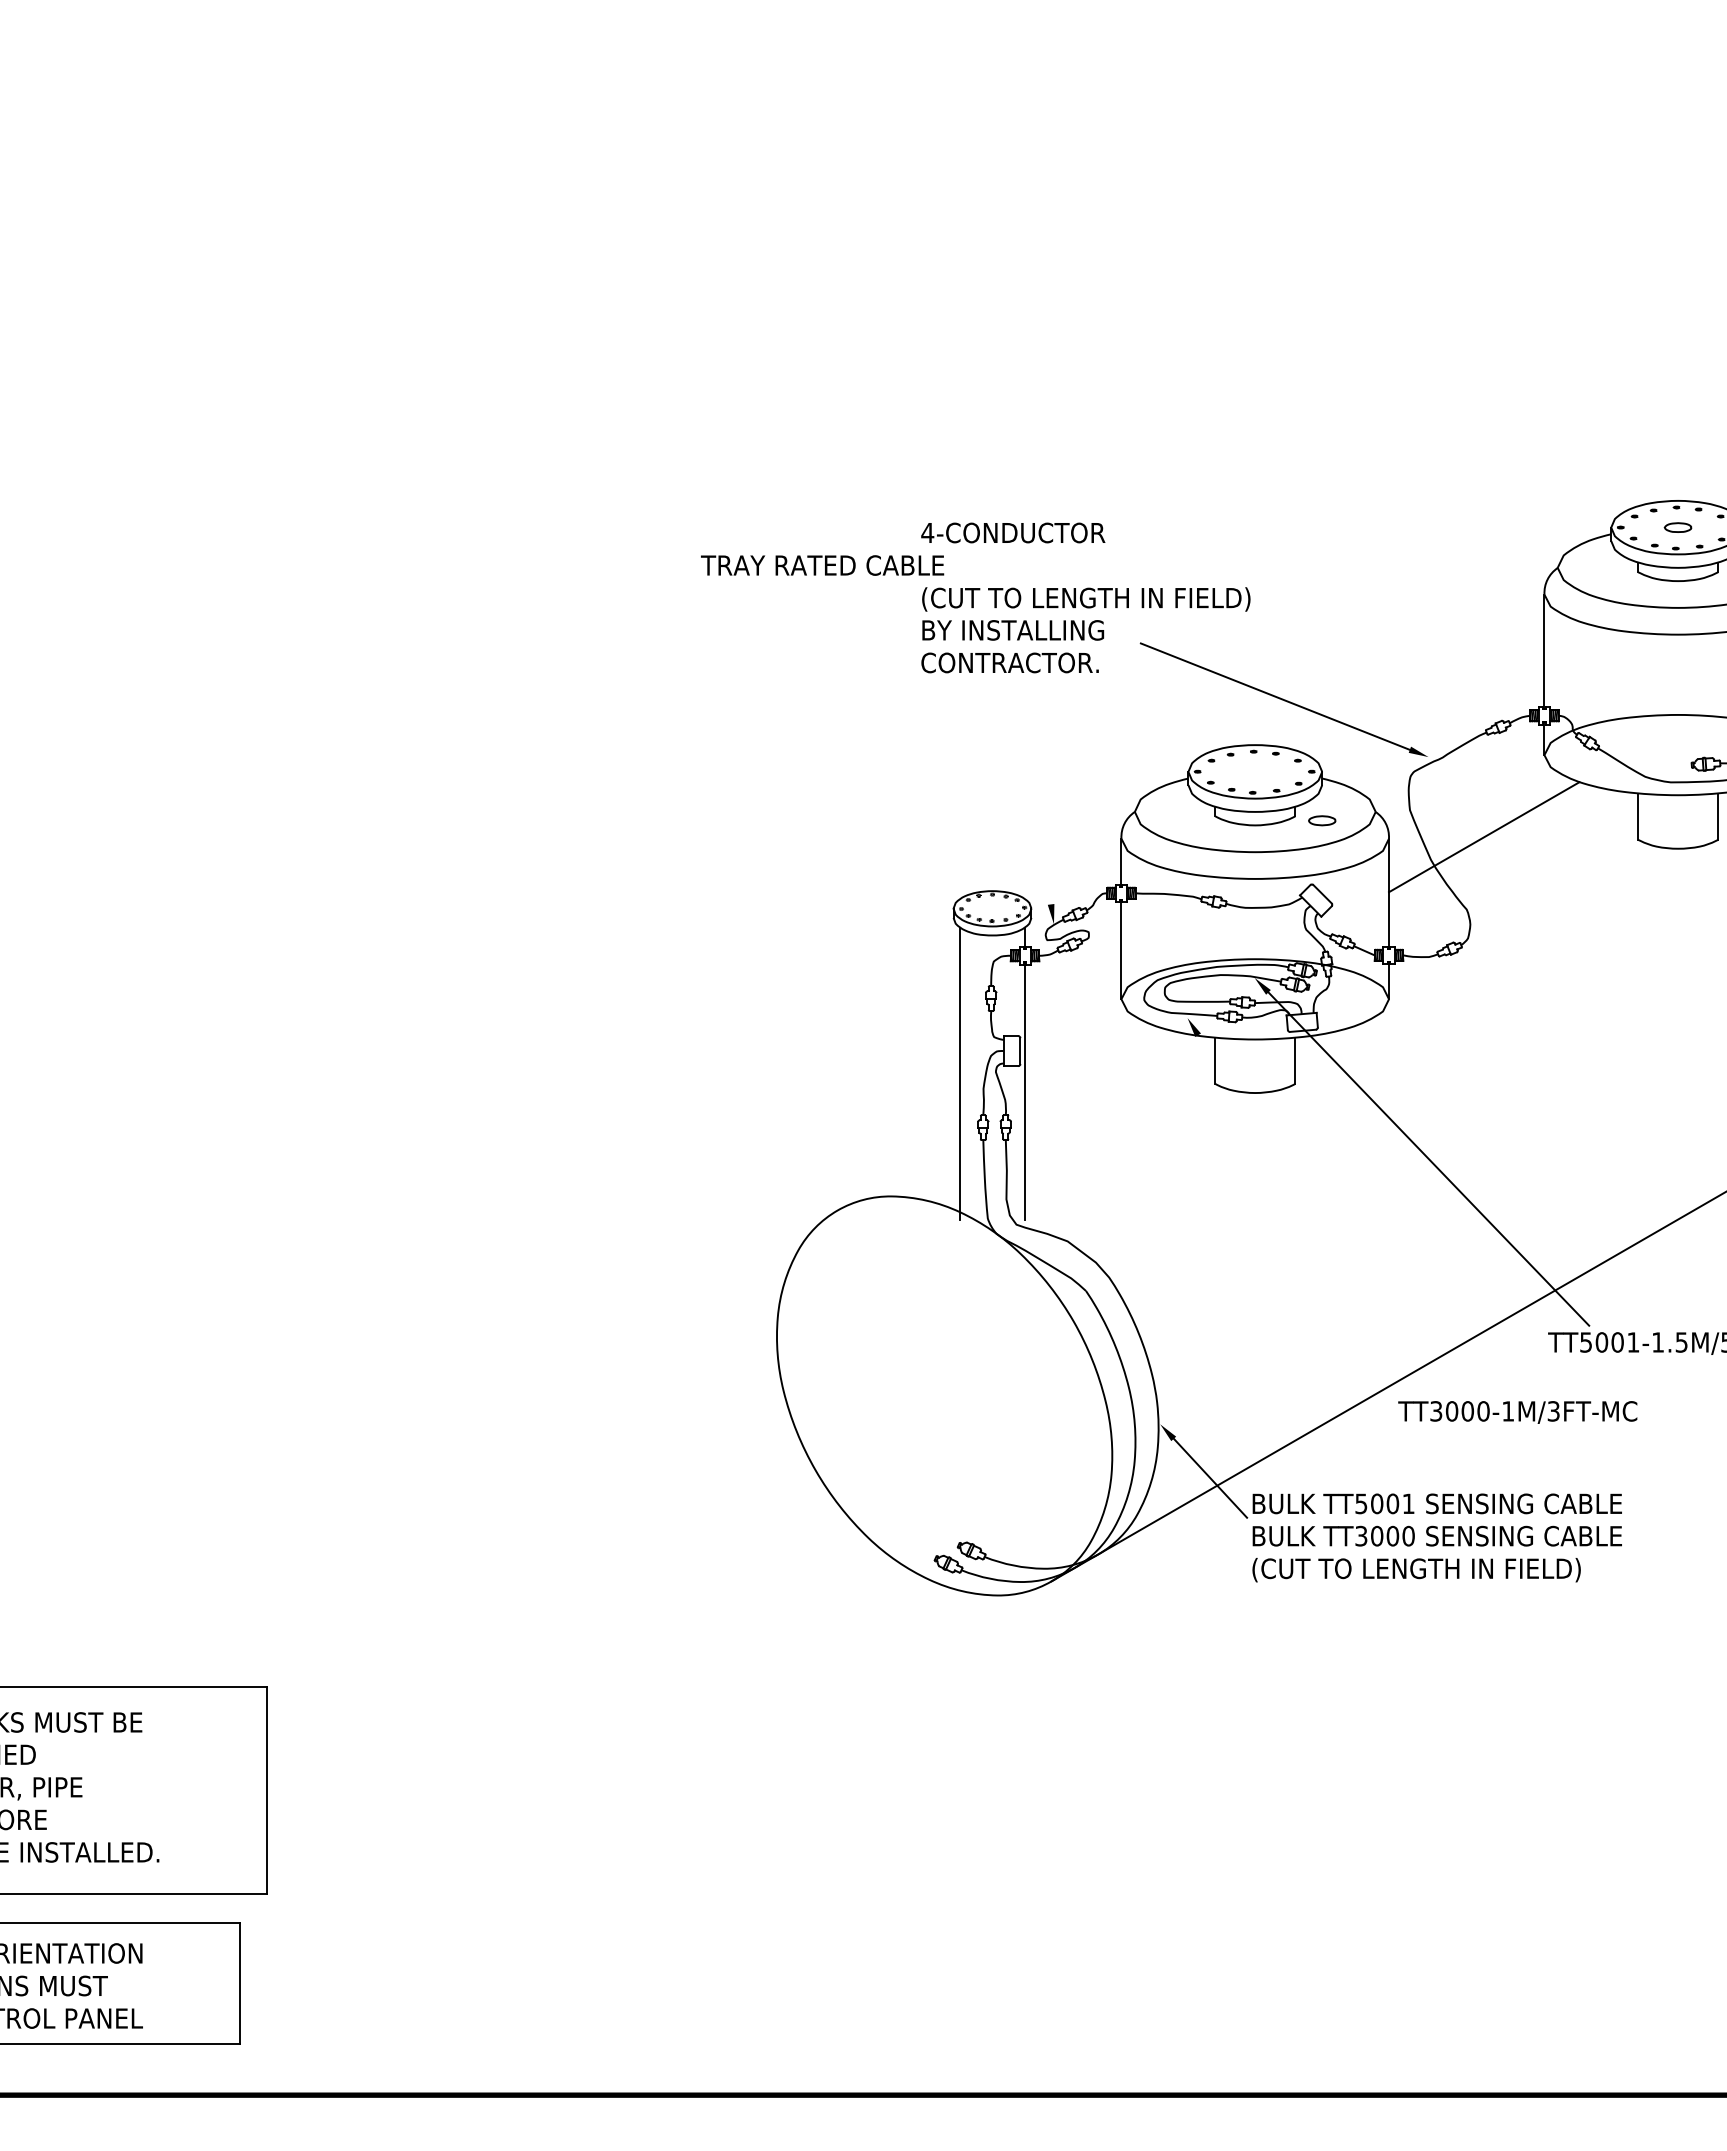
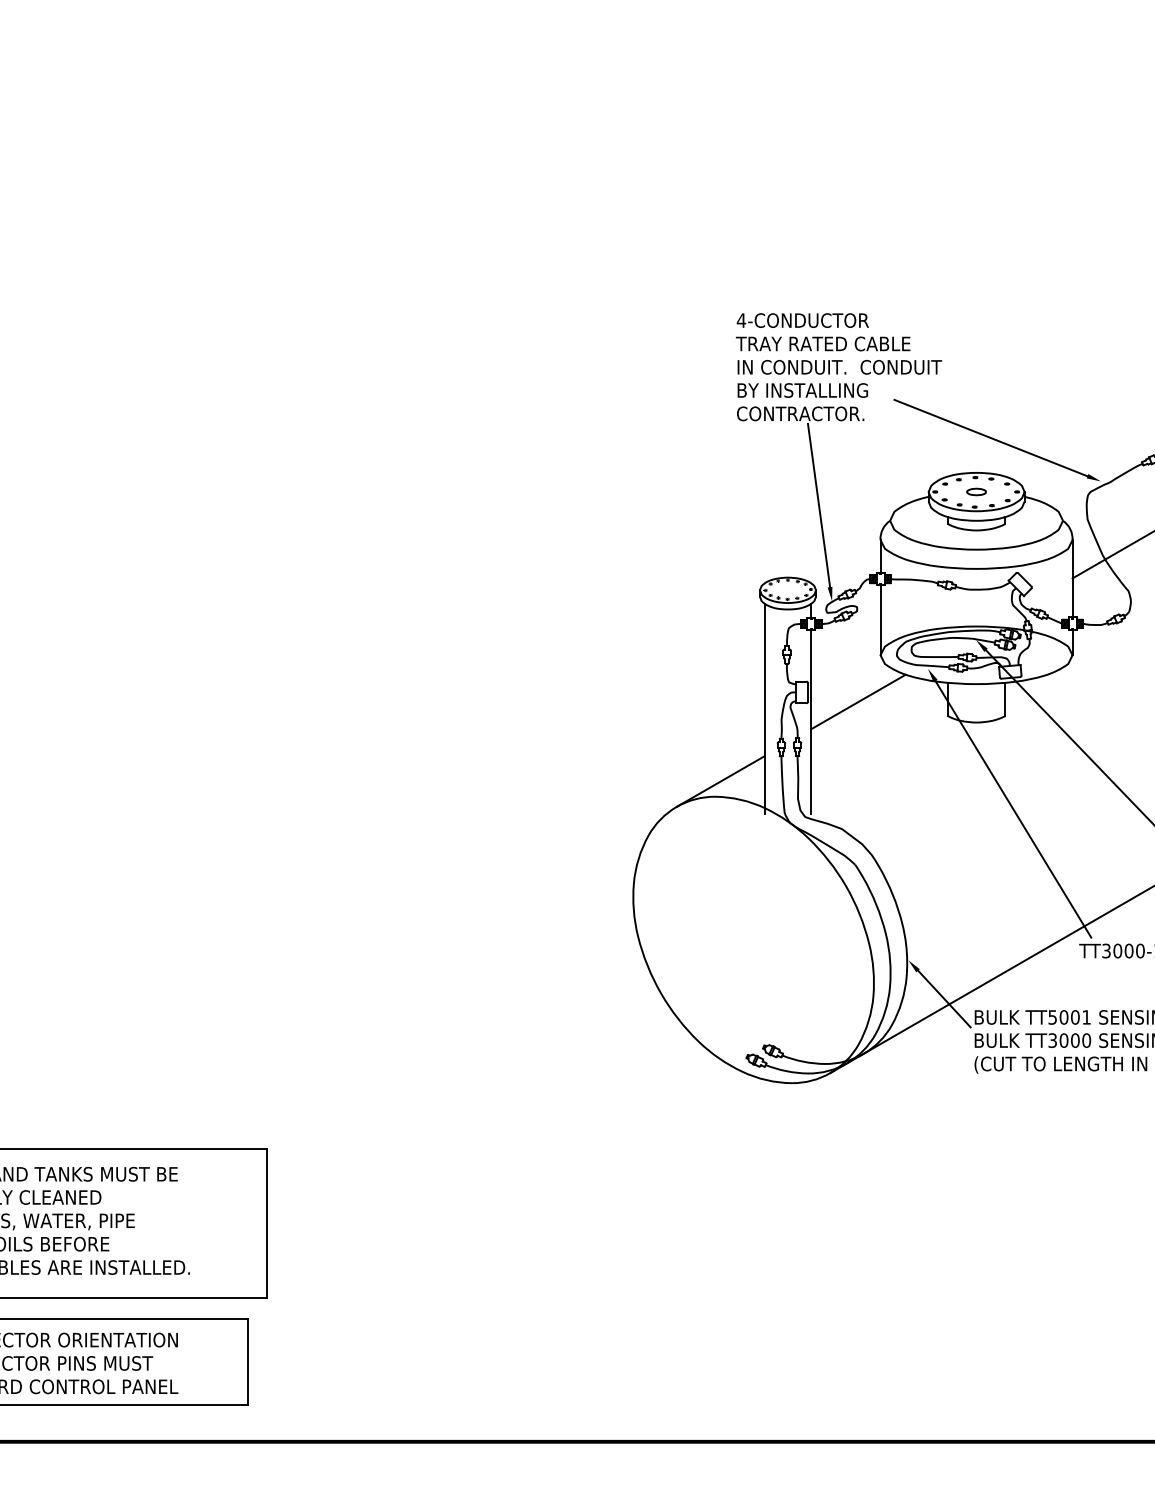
text: (822, 565) -> (823, 343), moved
text: (1086, 599) -> (855, 368), (CUT TO LENGTH IN FIELD) -> IN CONDUIT.  CONDUIT
line: (1035, 790) -> (818, 505), added
part: (1322, 820) -> (976, 491), moved
line: (1090, 1064) -> (858, 702), added
line: (898, 1174) -> (720, 781), added
line: (1306, 1213) -> (1013, 809), added

